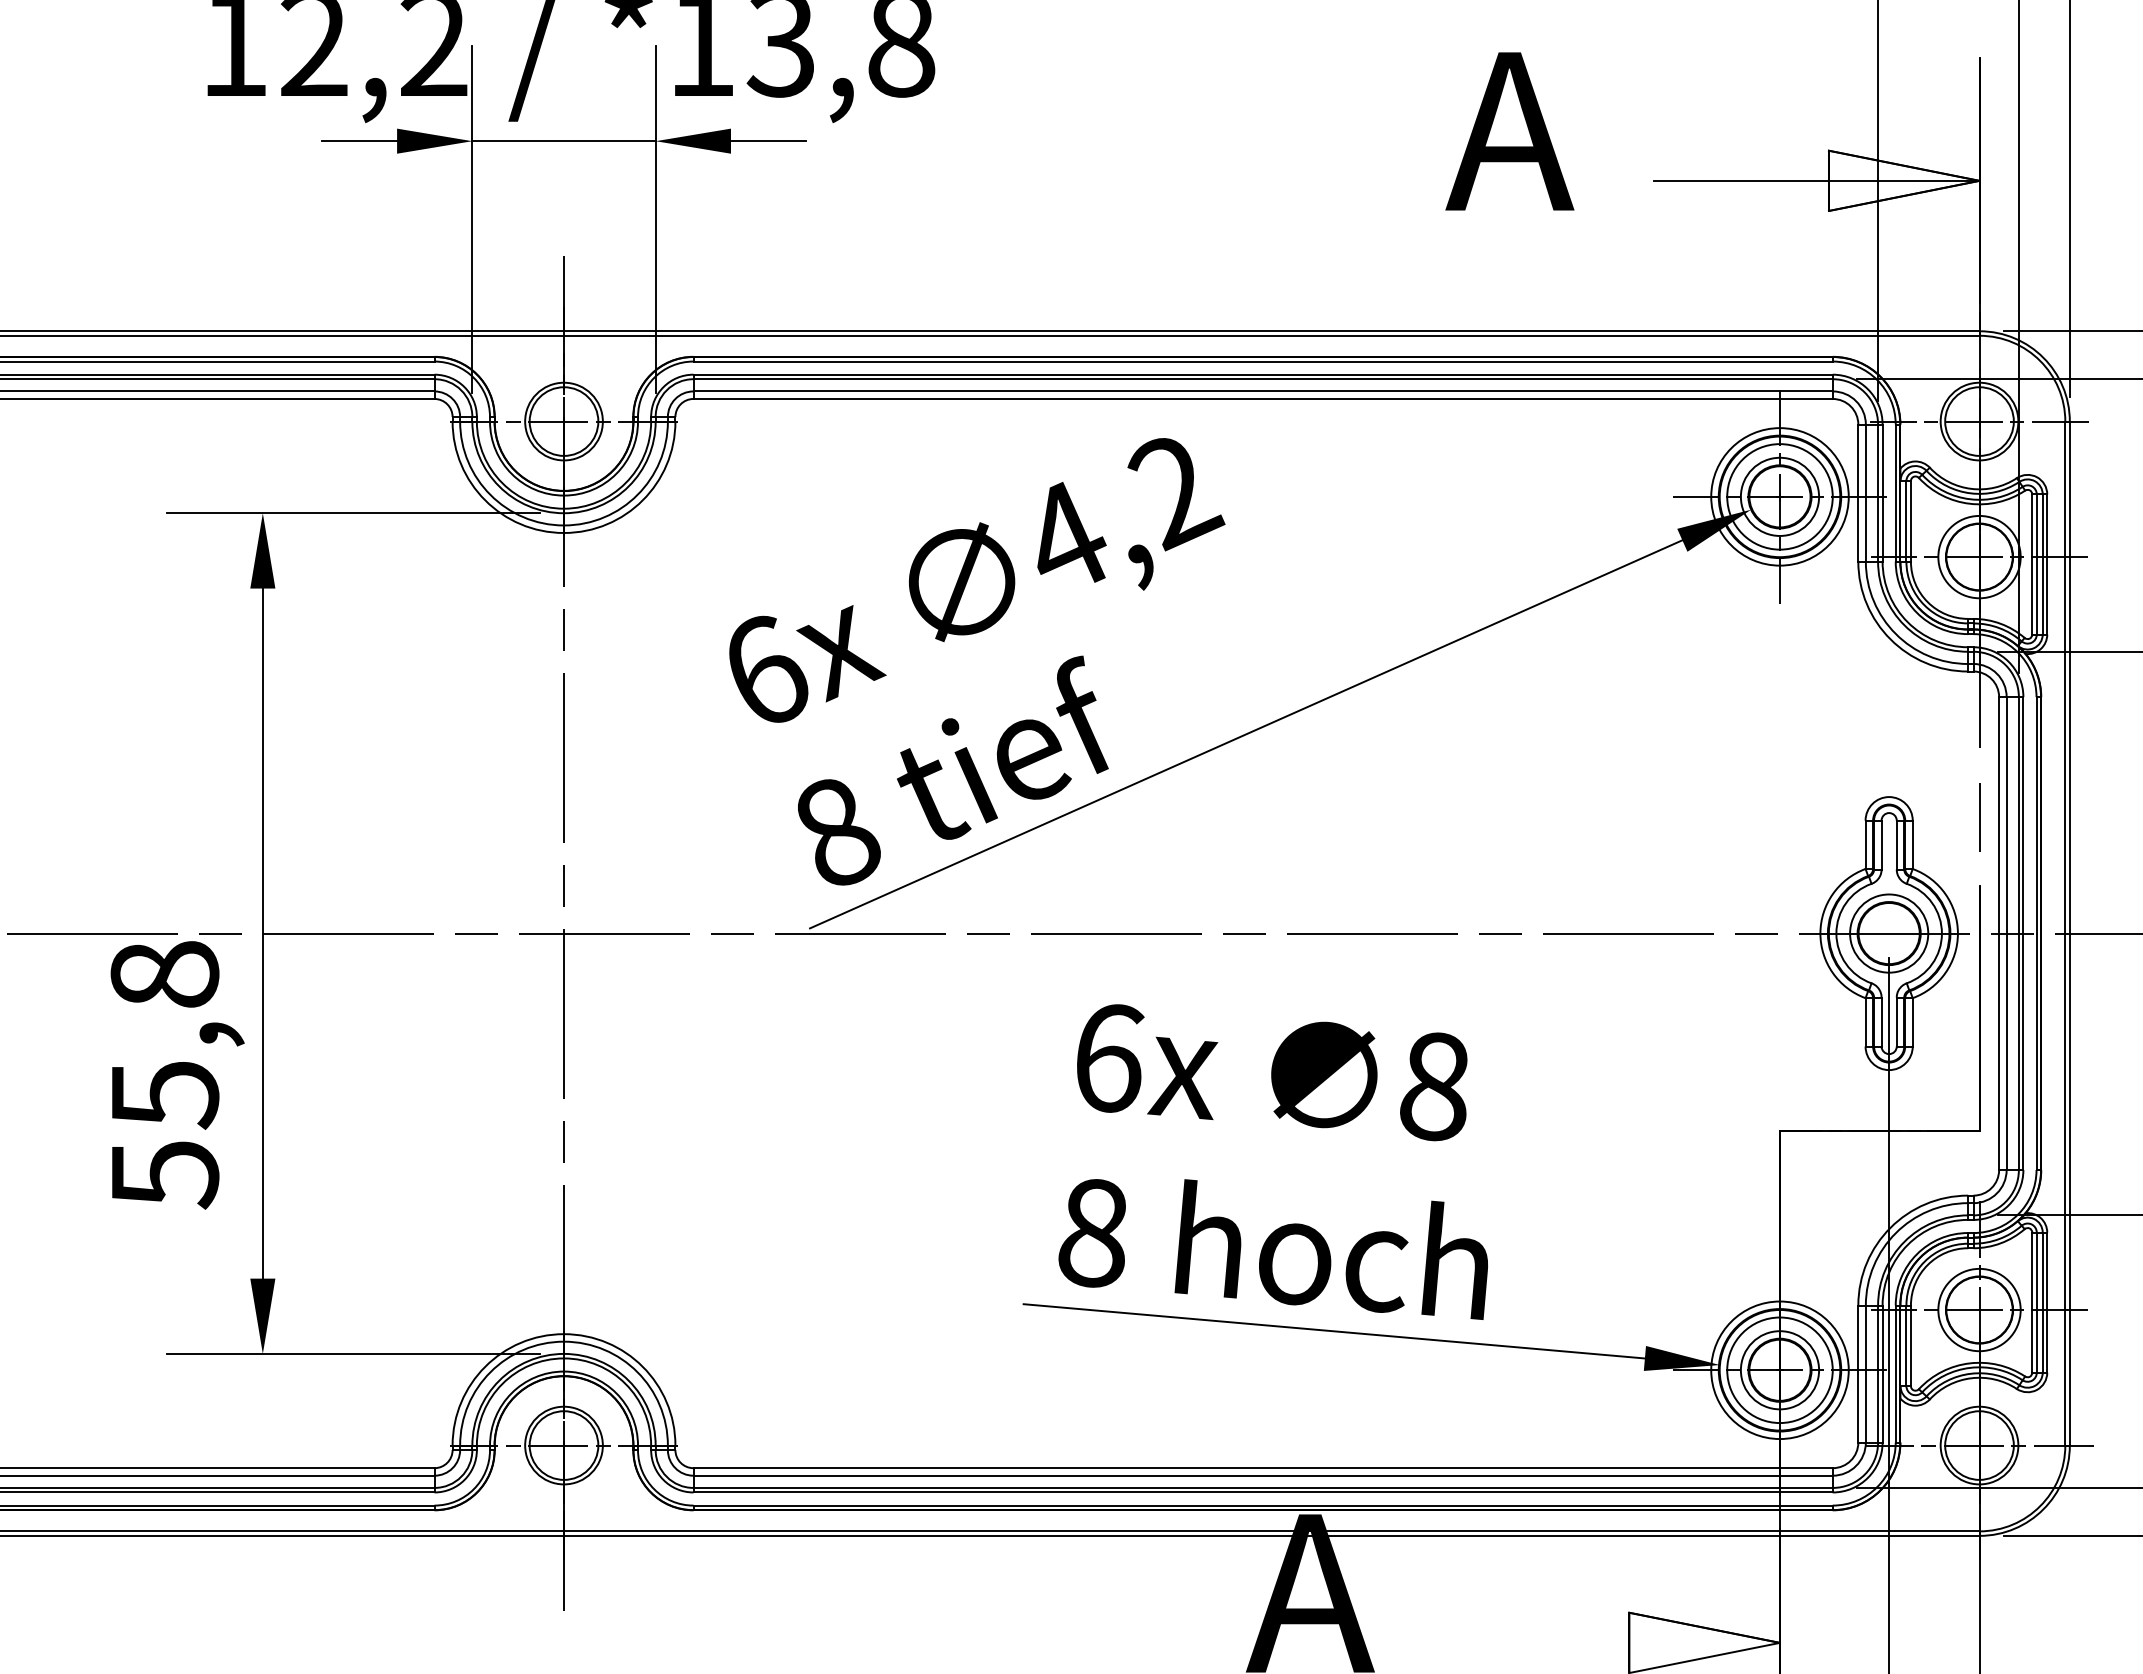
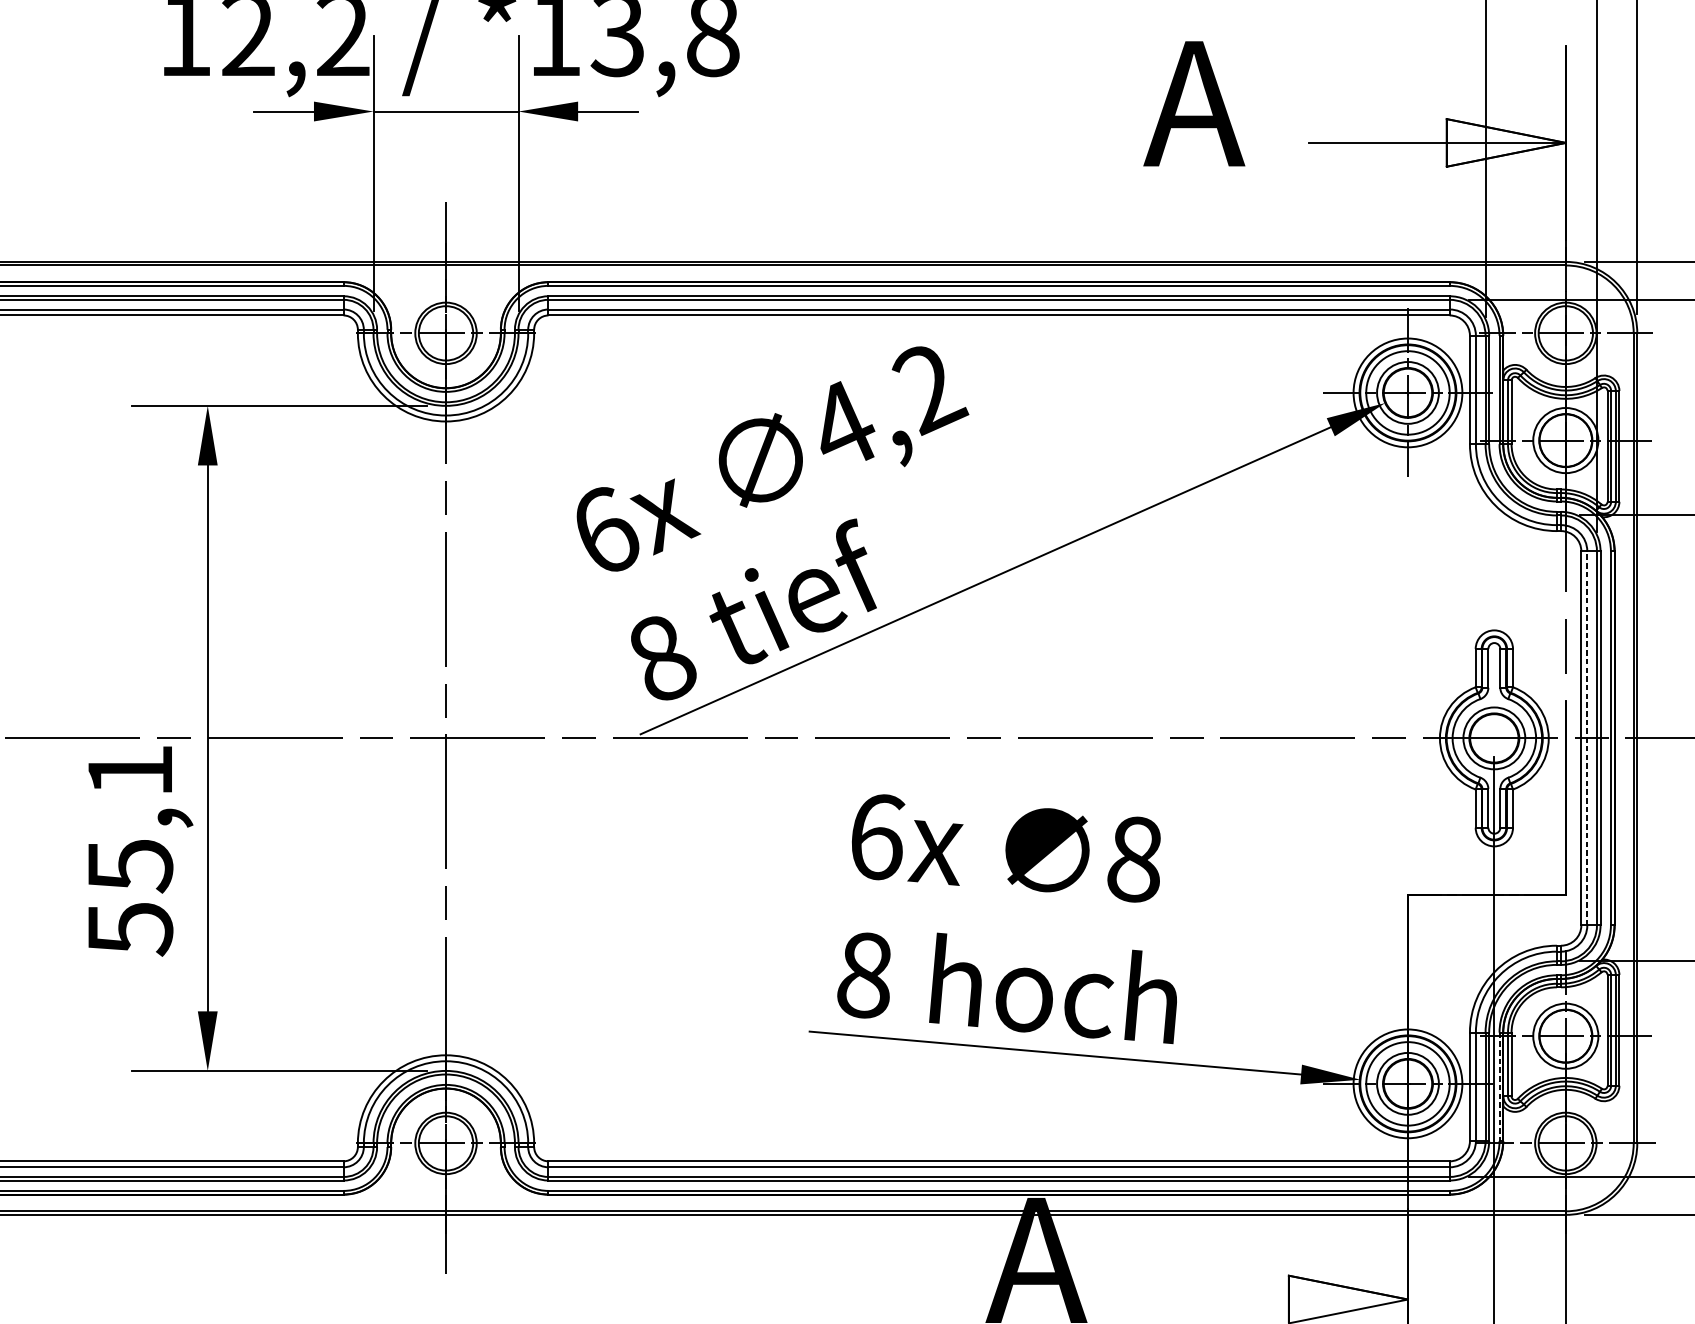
line: (2006, 933) -> (1587, 738), solid -> dashed
text: (164, 974) -> (129, 770), 55,8 -> 55,1
line: (1895, 1374) -> (1499, 1087), solid -> dashed

